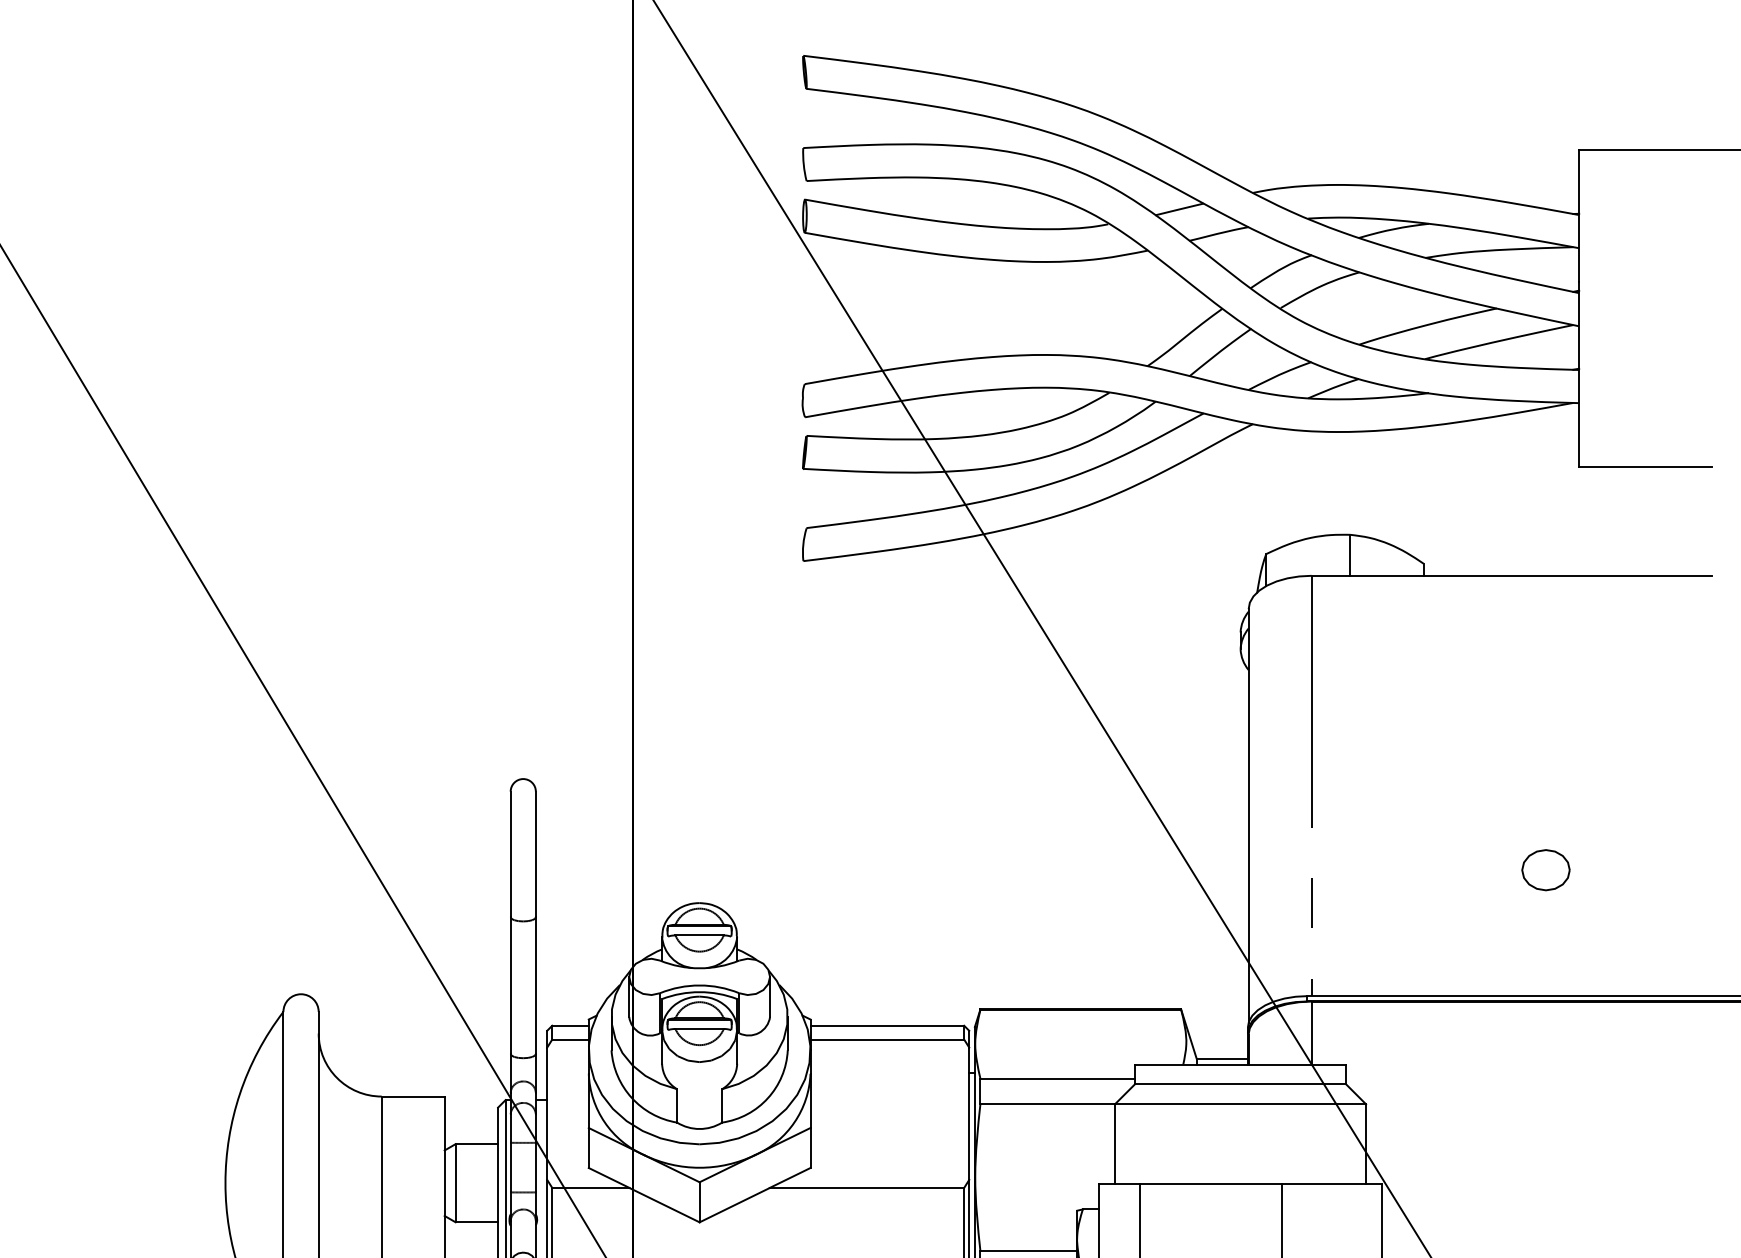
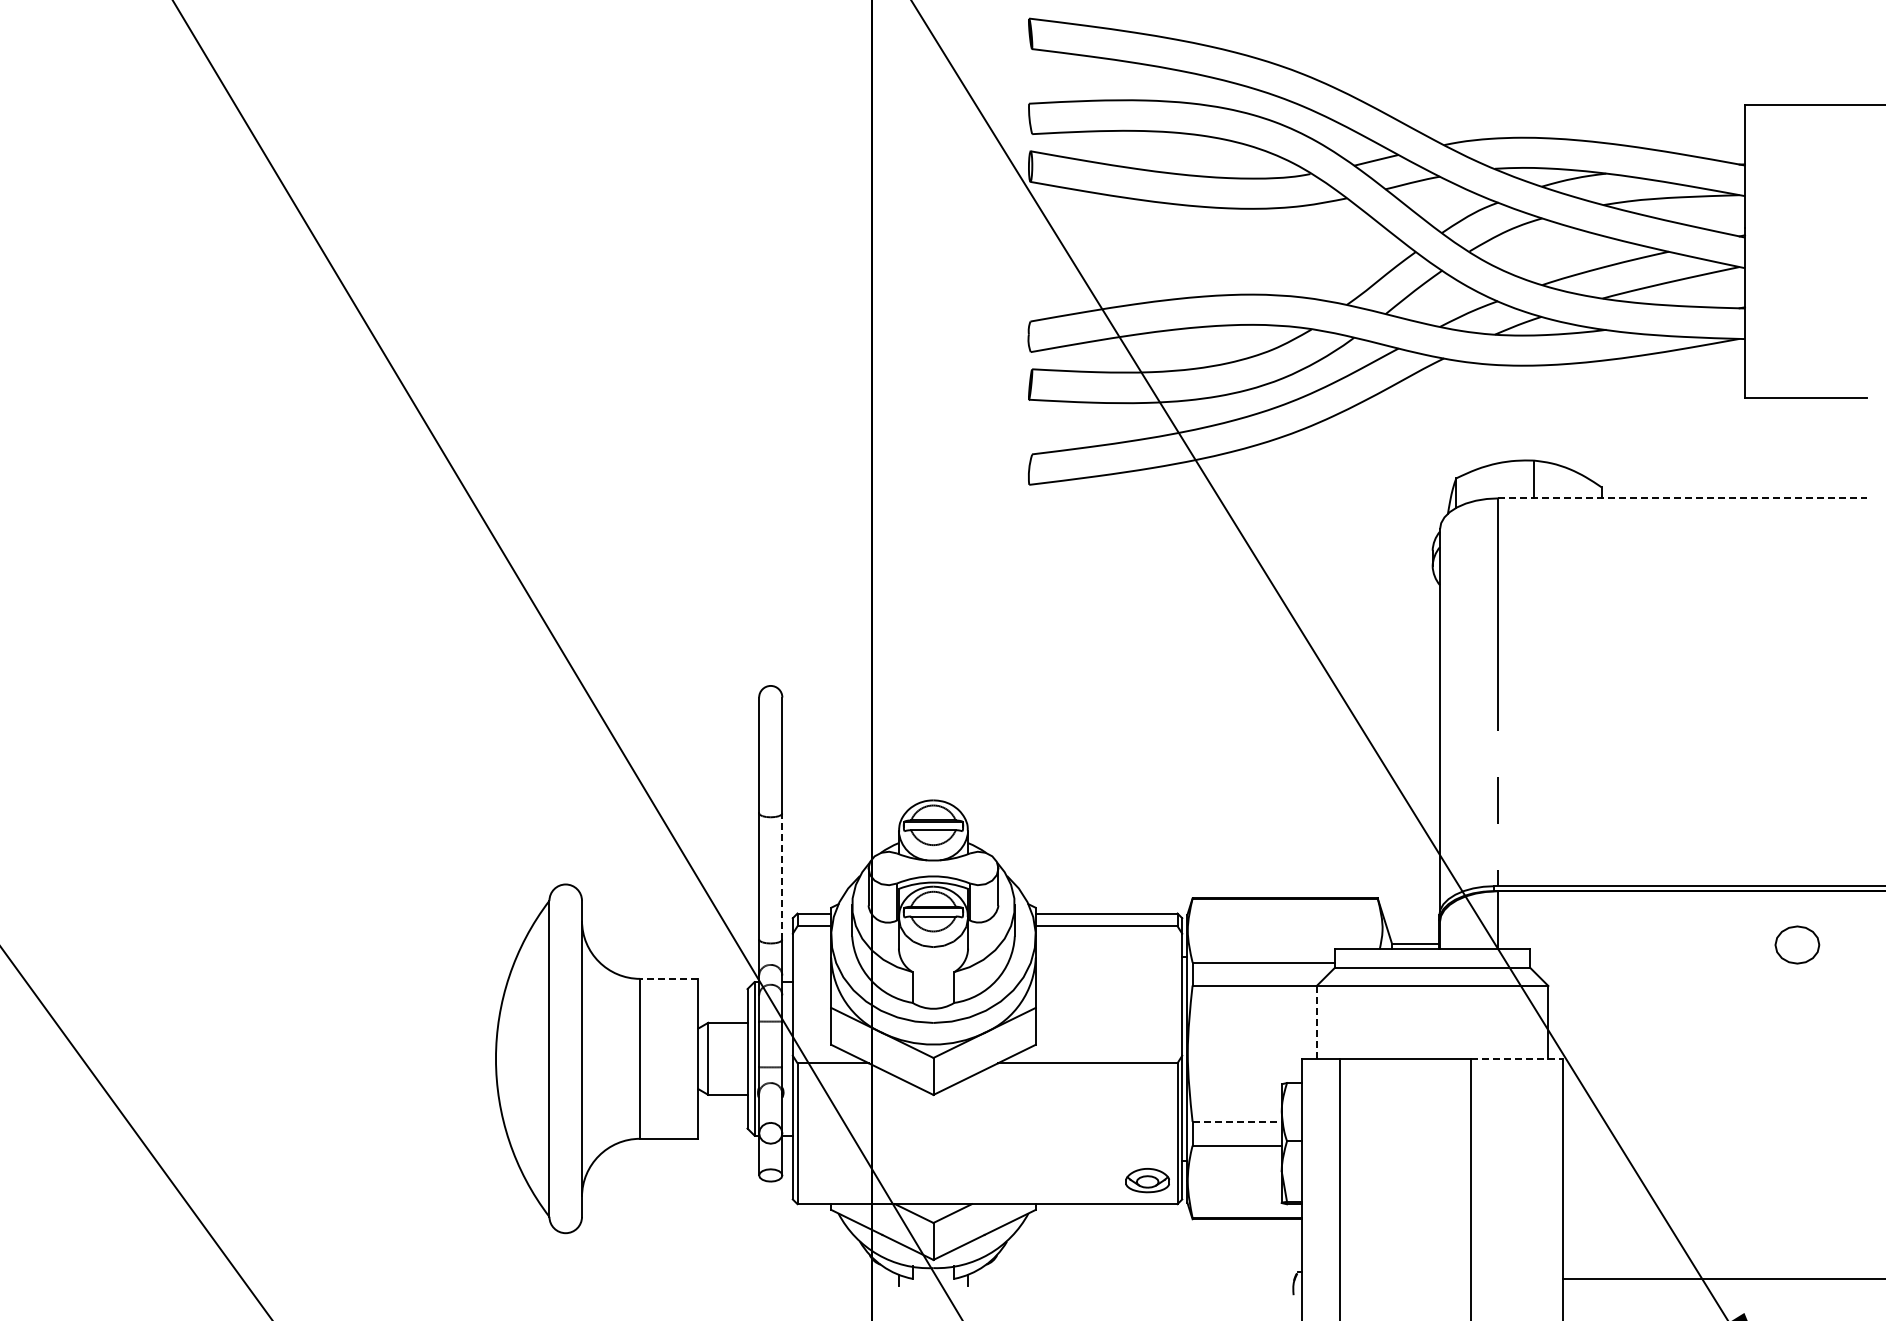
line: (1511, 575) -> (1682, 498), solid -> dashed
part: (1546, 869) -> (1797, 944), moved
line: (535, 985) -> (782, 876), solid -> dashed
line: (412, 1096) -> (668, 978), solid -> dashed
line: (1114, 1143) -> (1316, 1022), solid -> dashed
line: (1332, 1183) -> (1517, 1059), solid -> dashed
line: (1029, 1251) -> (1237, 1121), solid -> dashed

